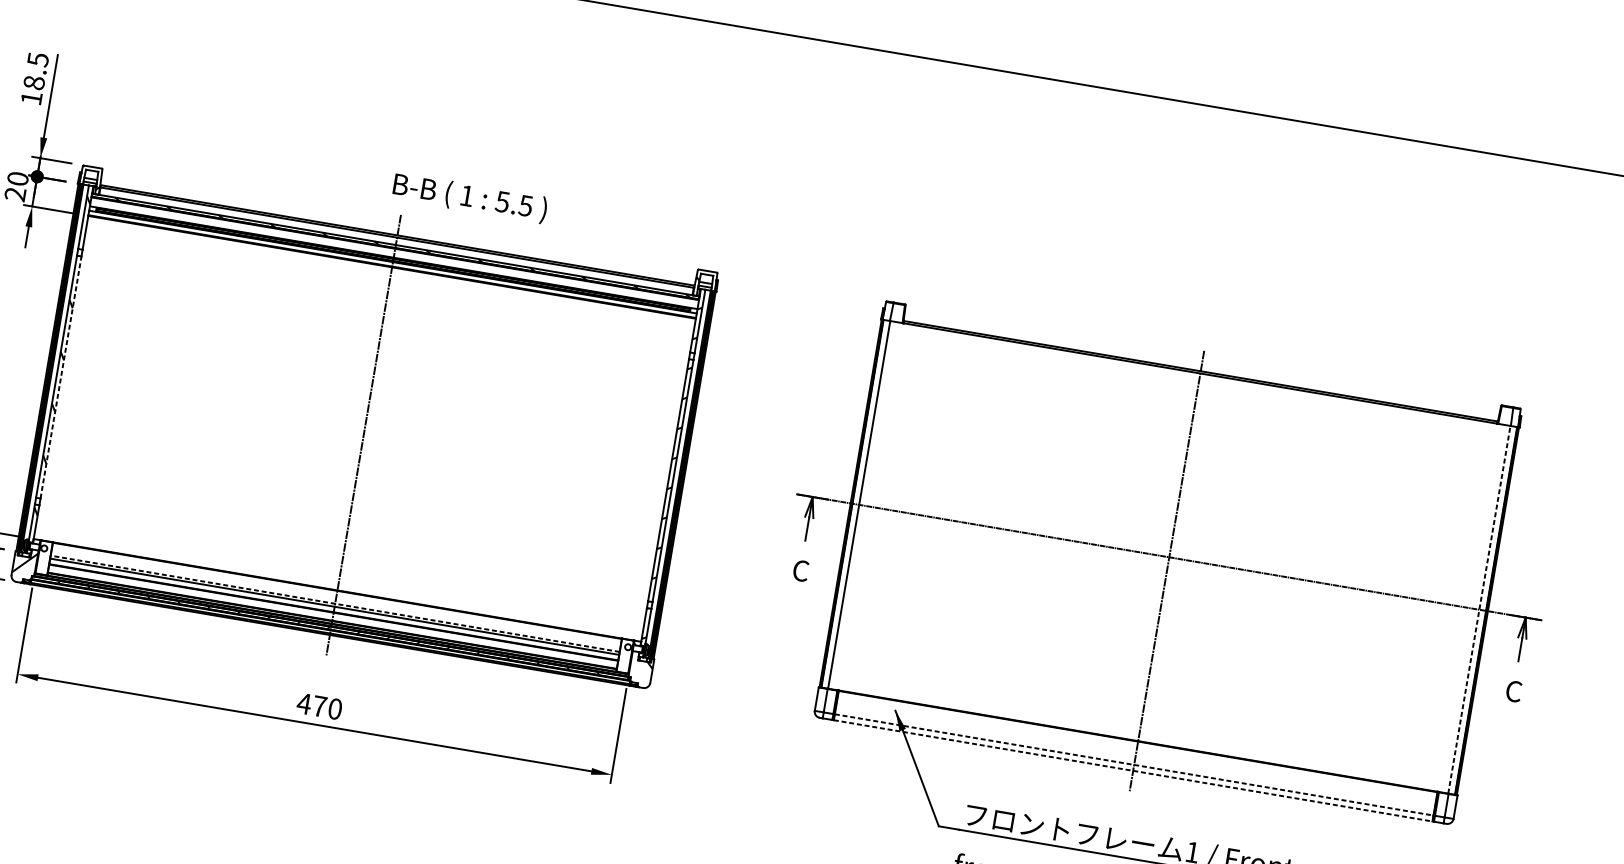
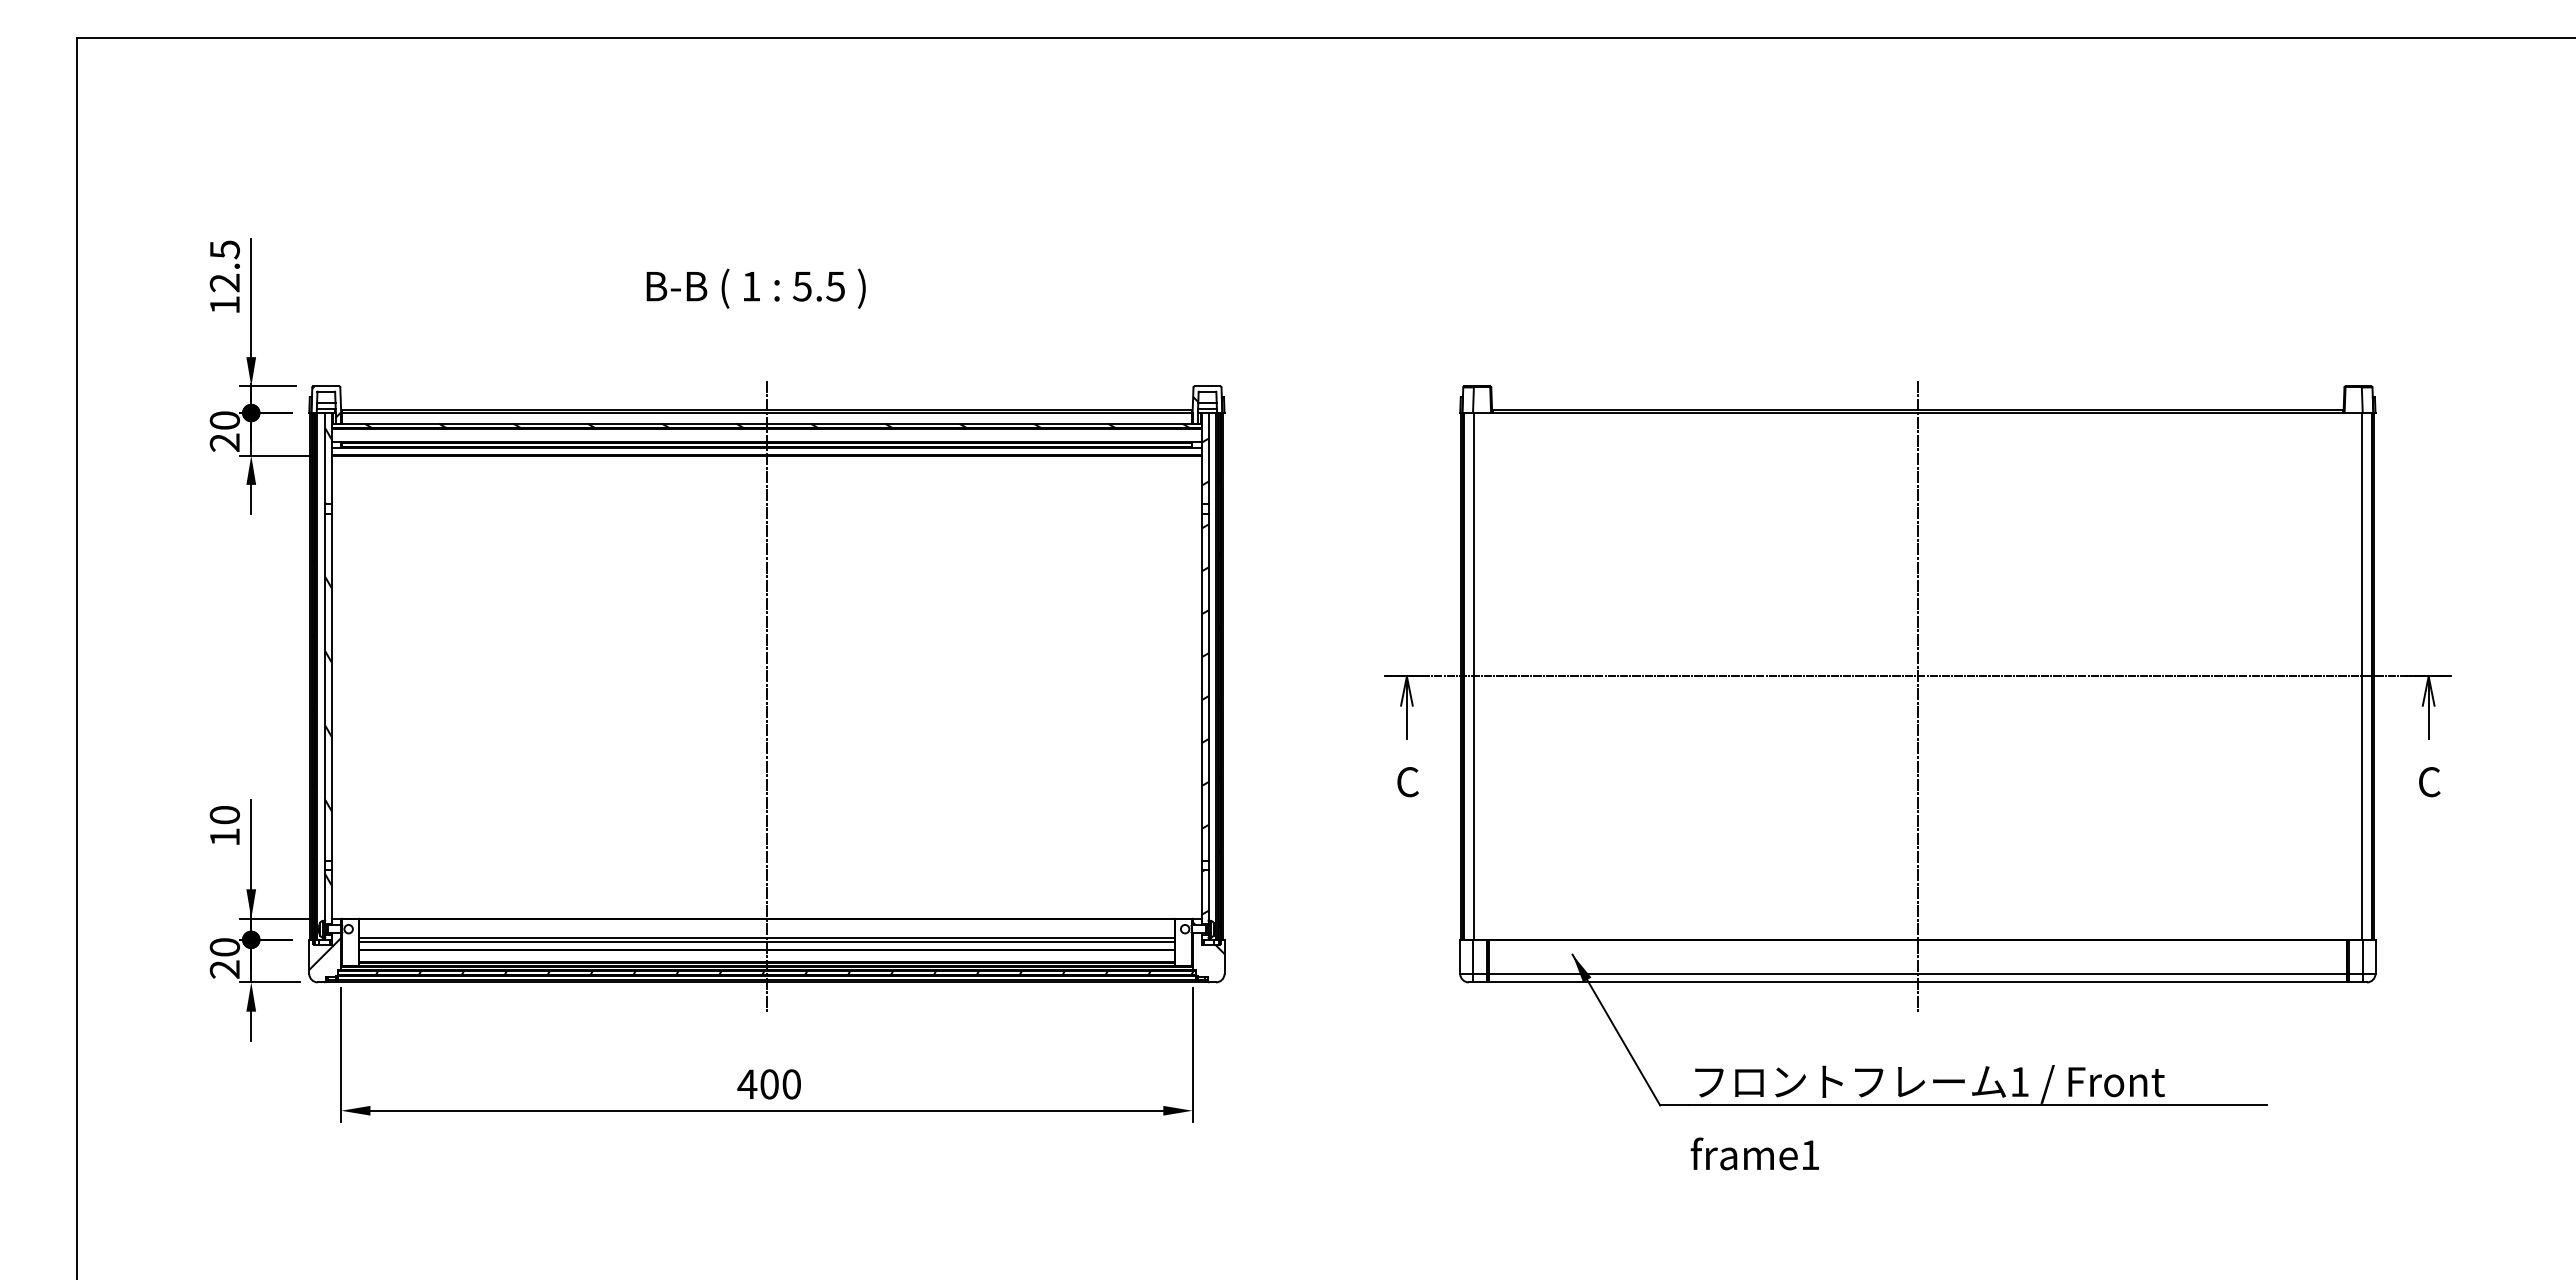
text: (34, 82) -> (224, 282), 18.5 -> 12.5
text: (469, 197) -> (755, 288), moved
line: (61, 377) -> (331, 686), dashed -> solid
line: (334, 603) -> (766, 937), dashed -> solid
line: (1479, 609) -> (2362, 675), dashed -> solid
text: (319, 706) -> (769, 1084), 470 -> 400
line: (1133, 764) -> (1917, 973), dashed -> solid
line: (1132, 770) -> (1917, 982), dashed -> solid

